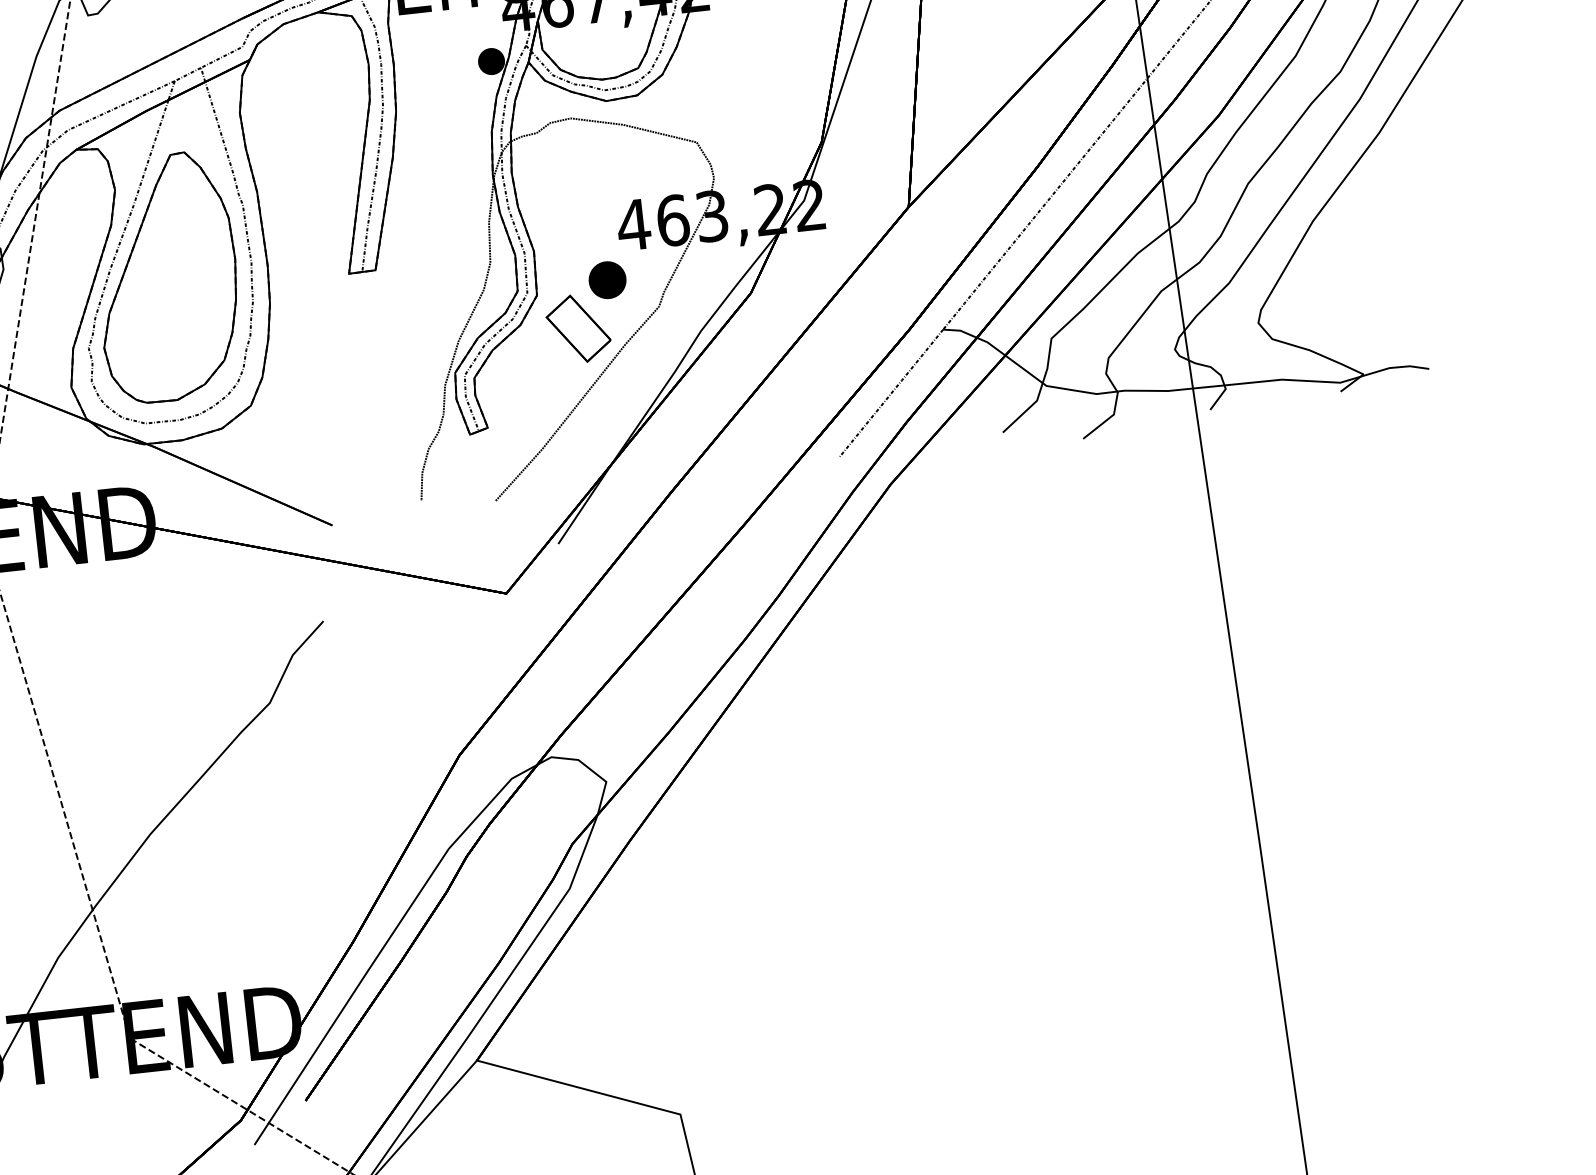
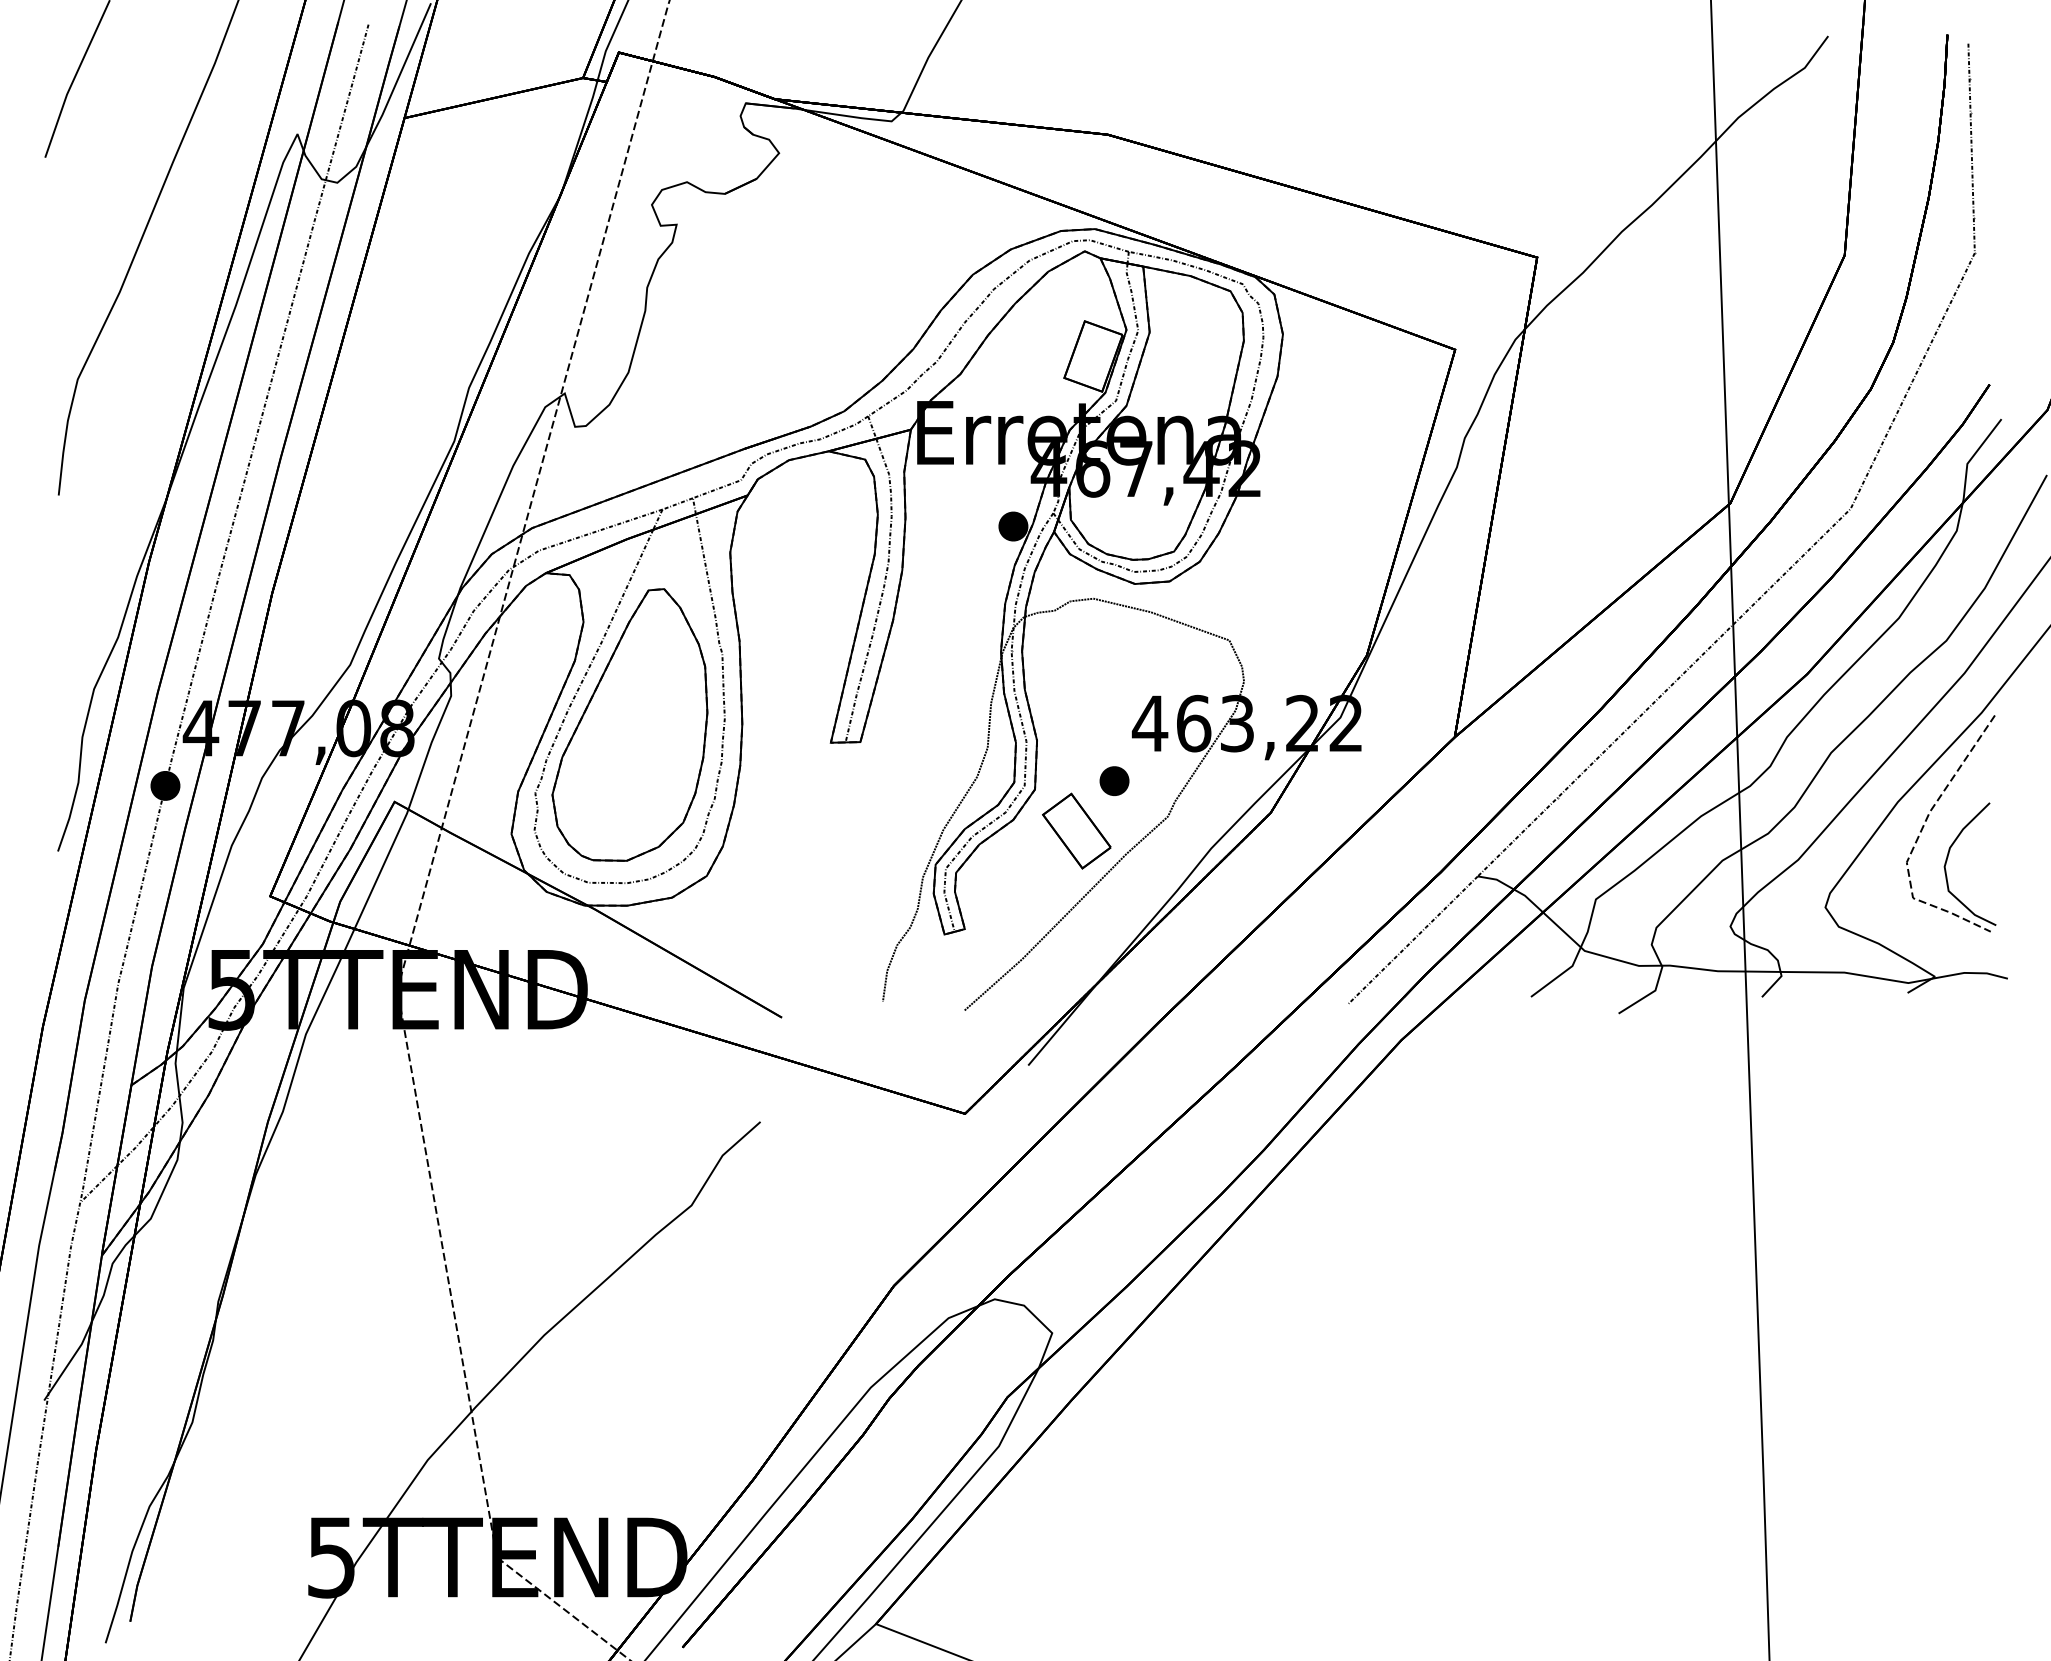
part: (1372, 239) -> (1961, 829), added
part: (607, 279) -> (1114, 780), size x0.71

